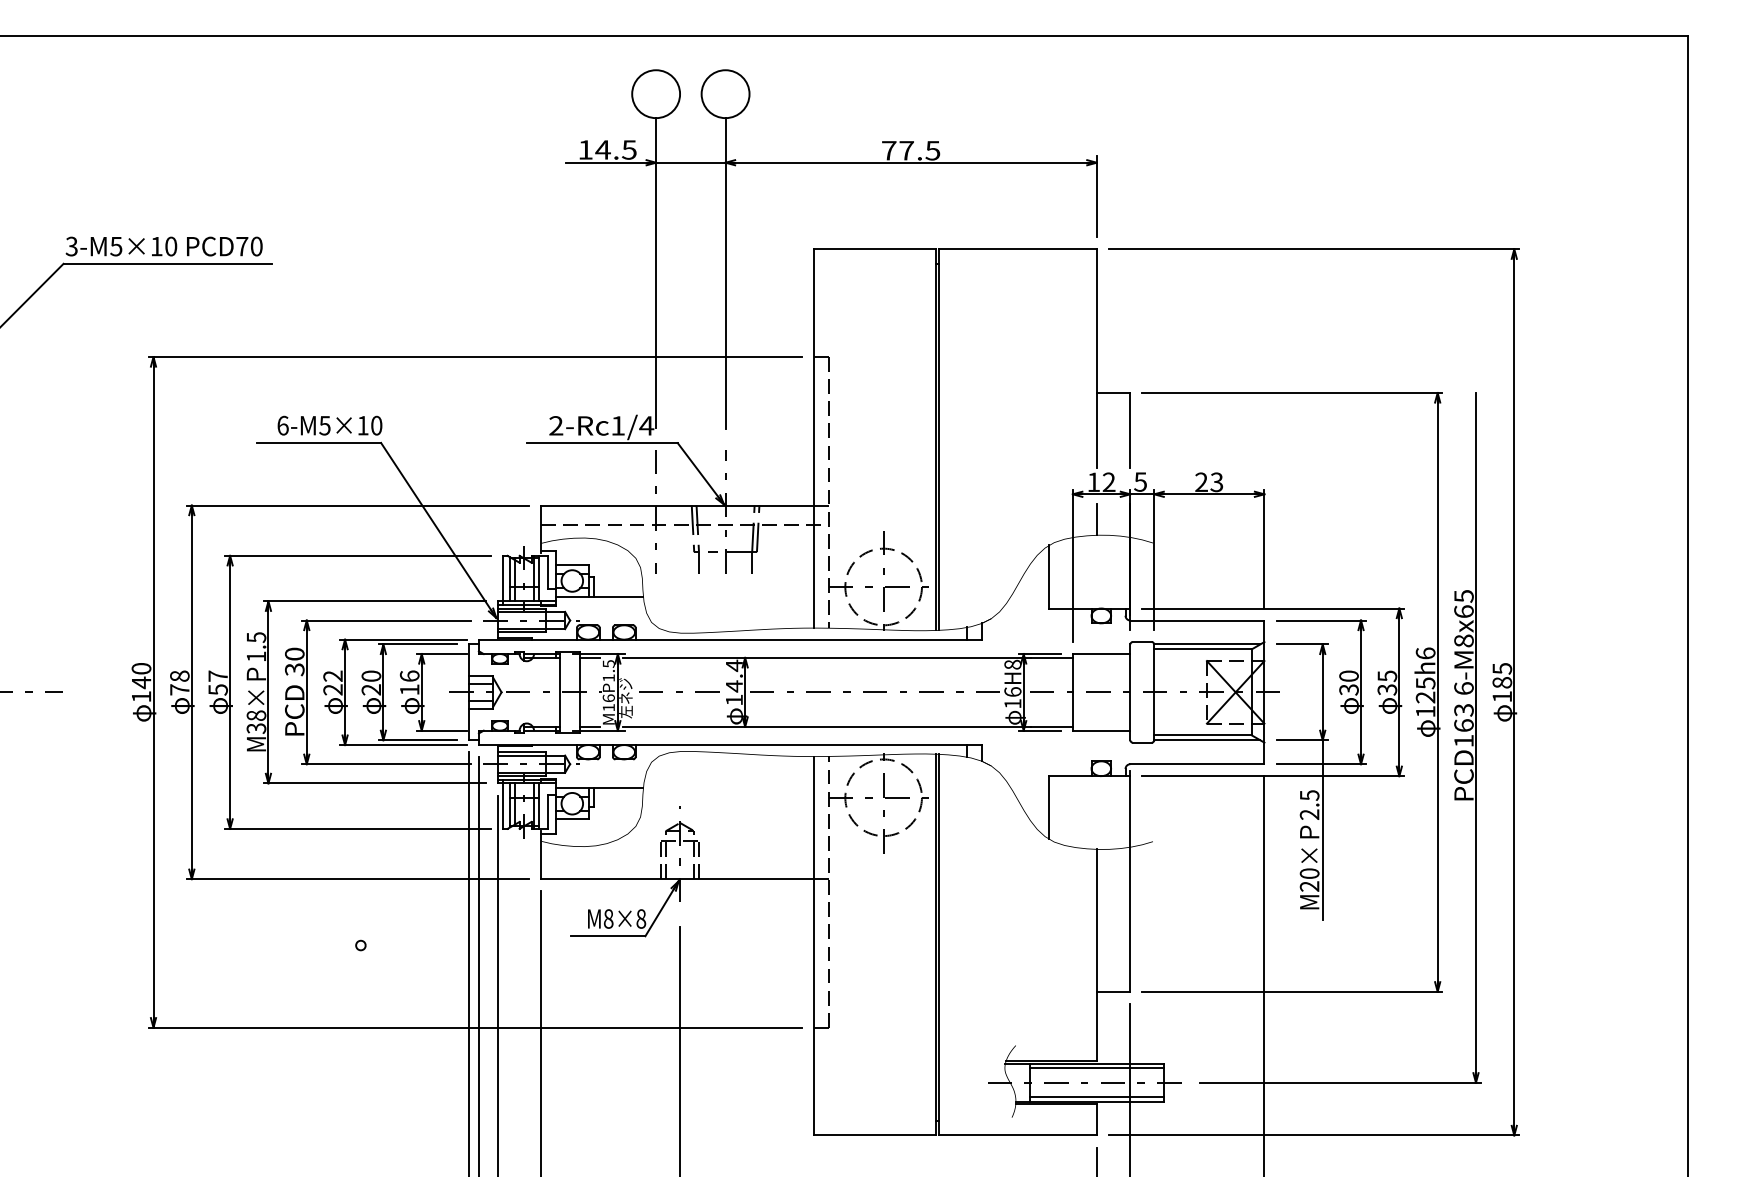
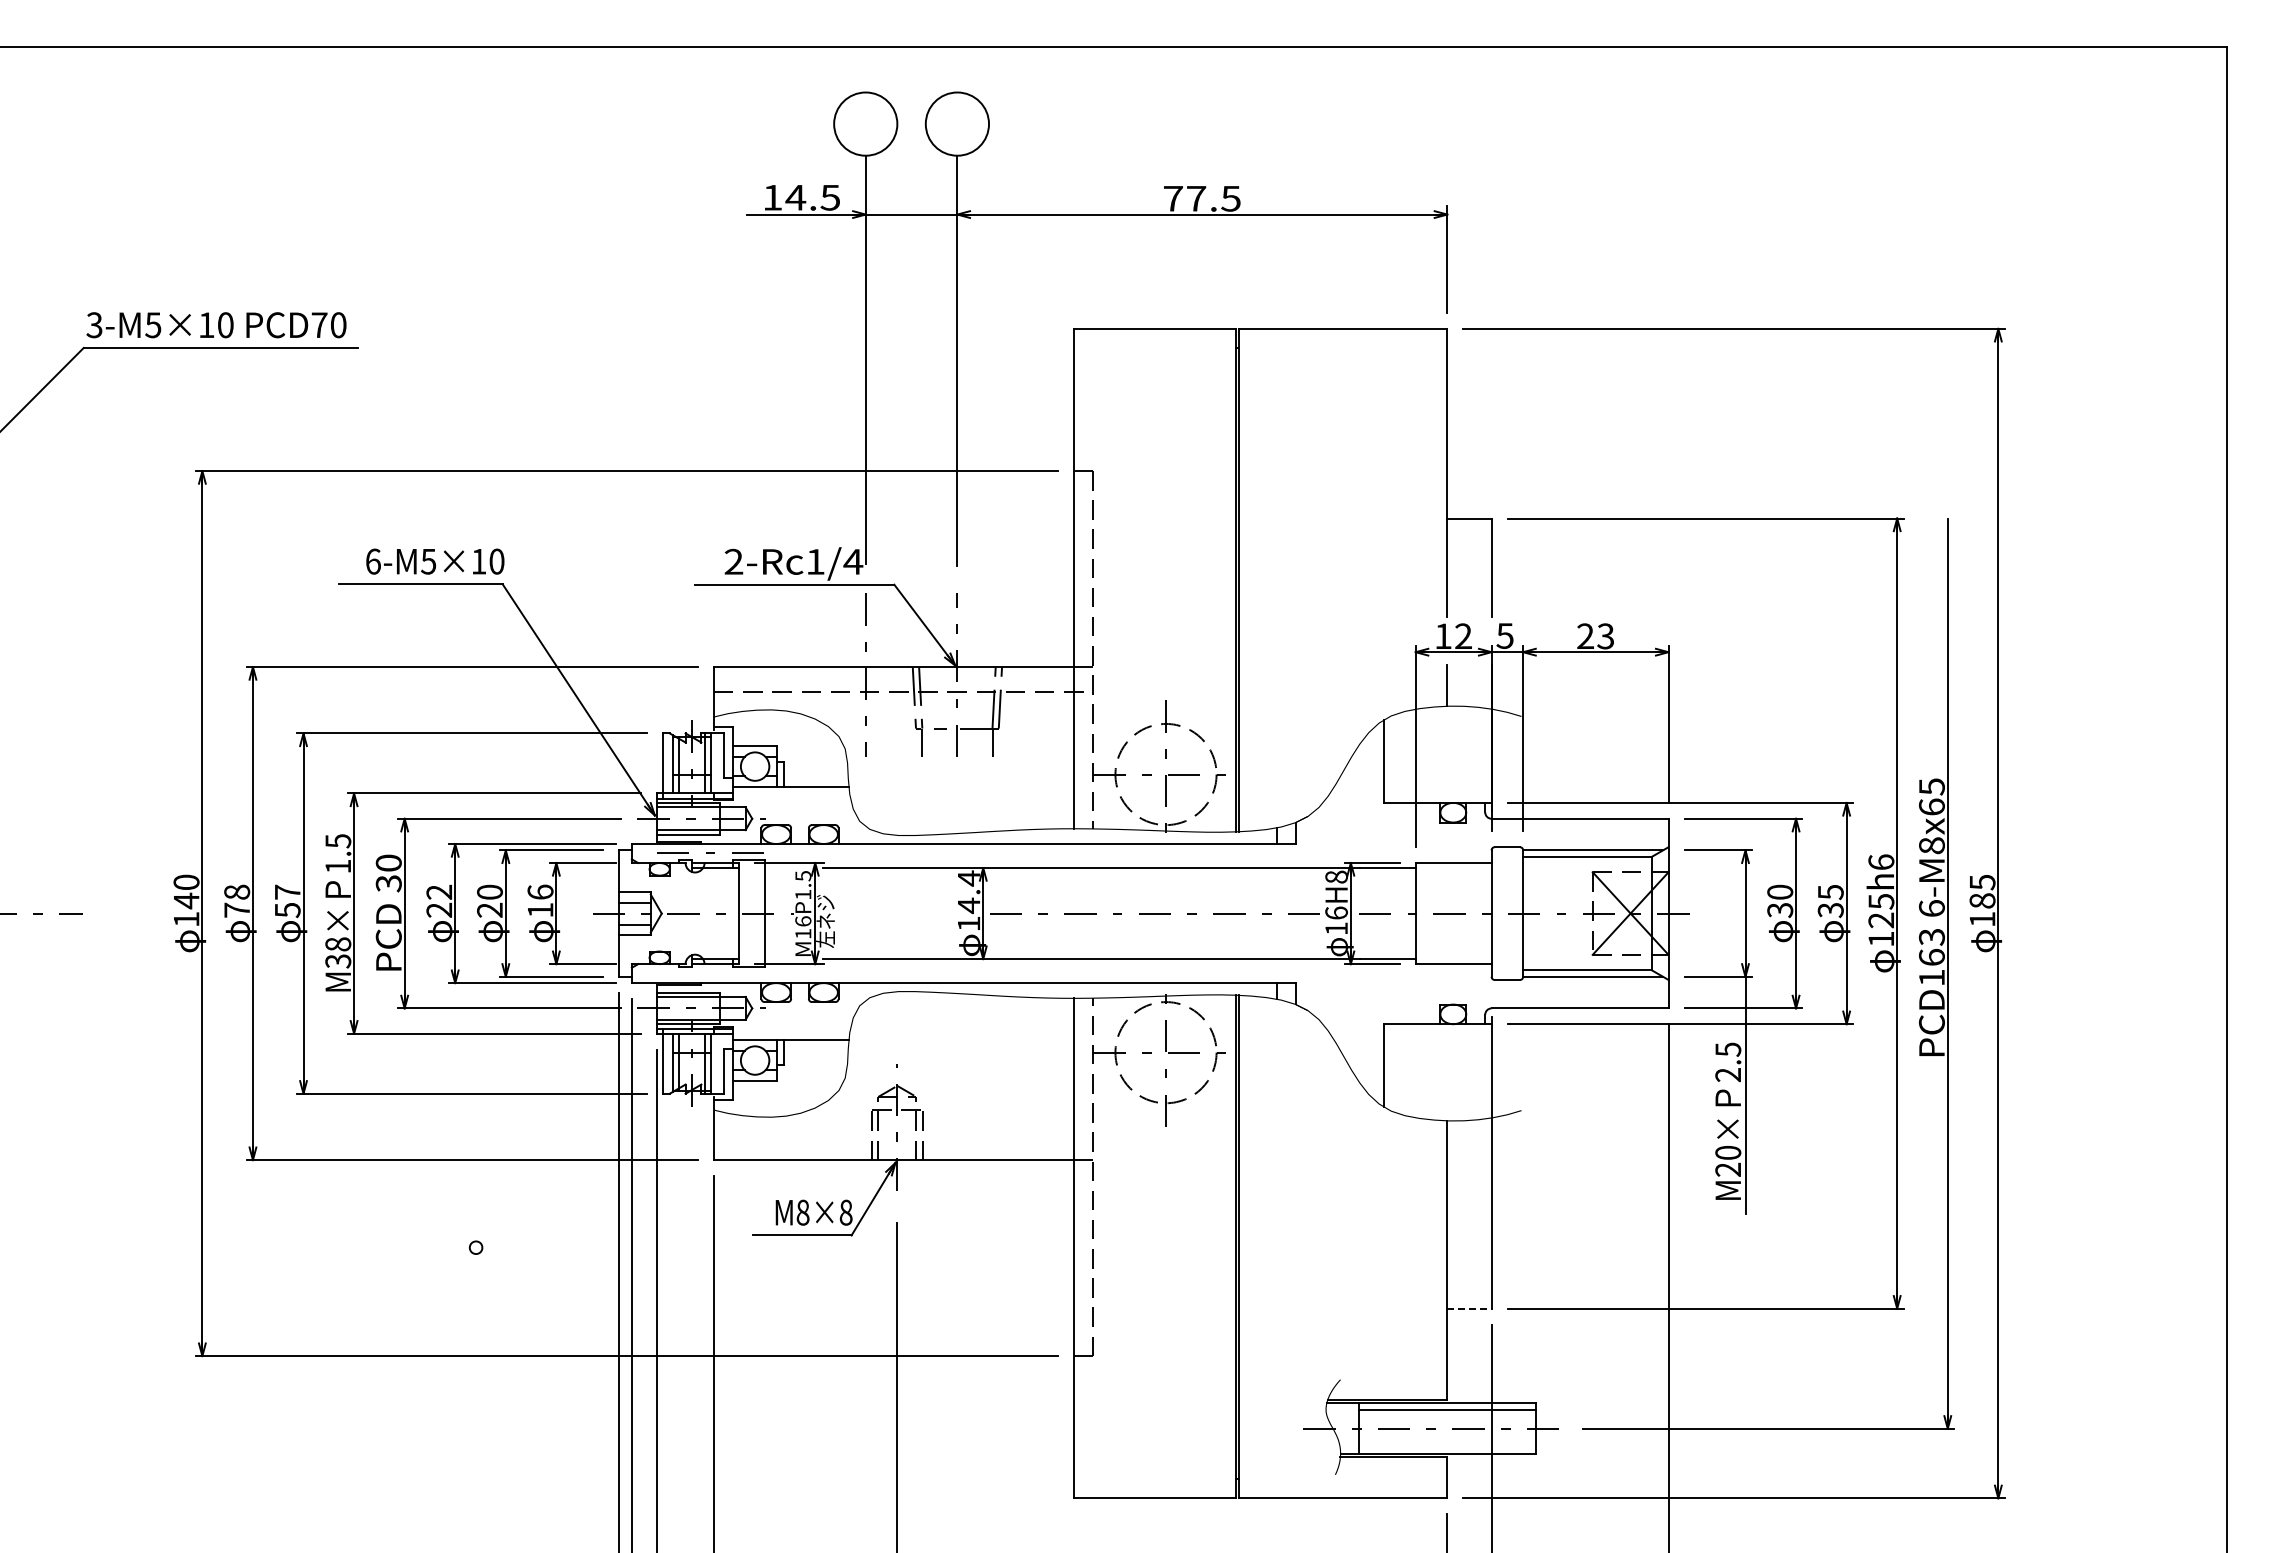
line: (589, 658) -> (777, 868), removed
line: (679, 692) -> (710, 852), moved
line: (589, 727) -> (777, 959), removed
line: (1113, 991) -> (1469, 1308), solid -> dashed
line: (1096, 1096) -> (1446, 1447), removed

